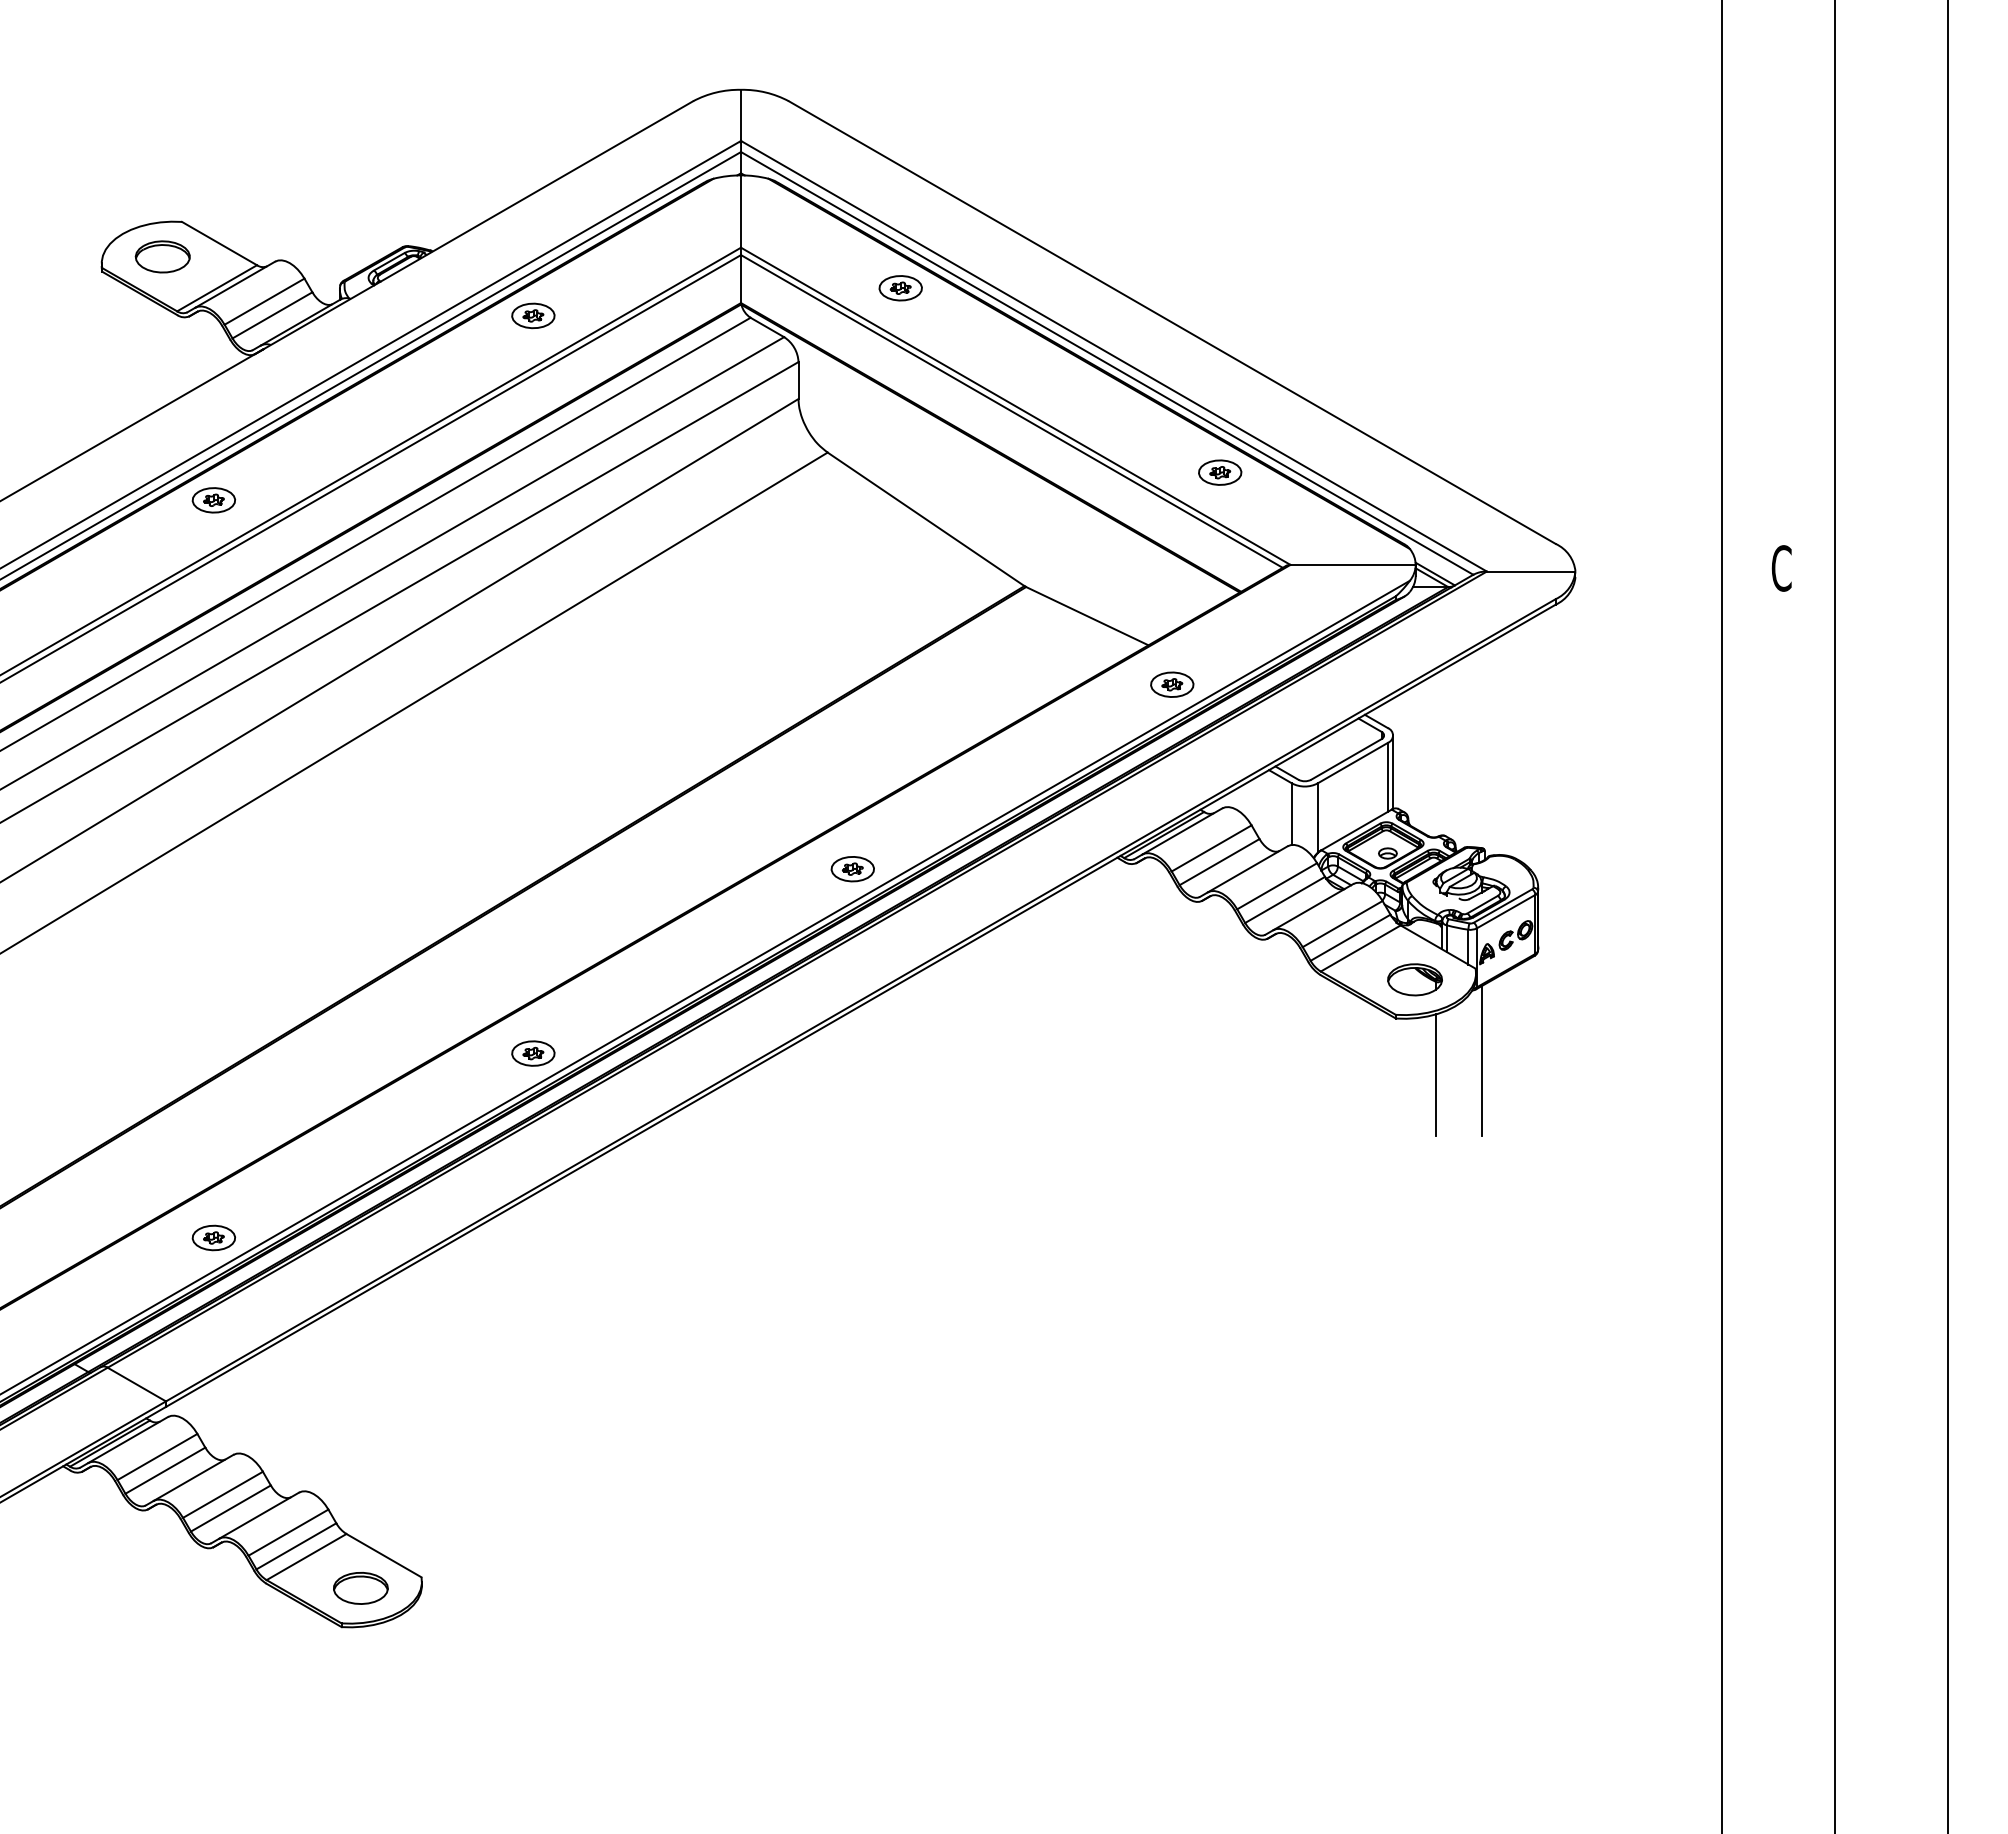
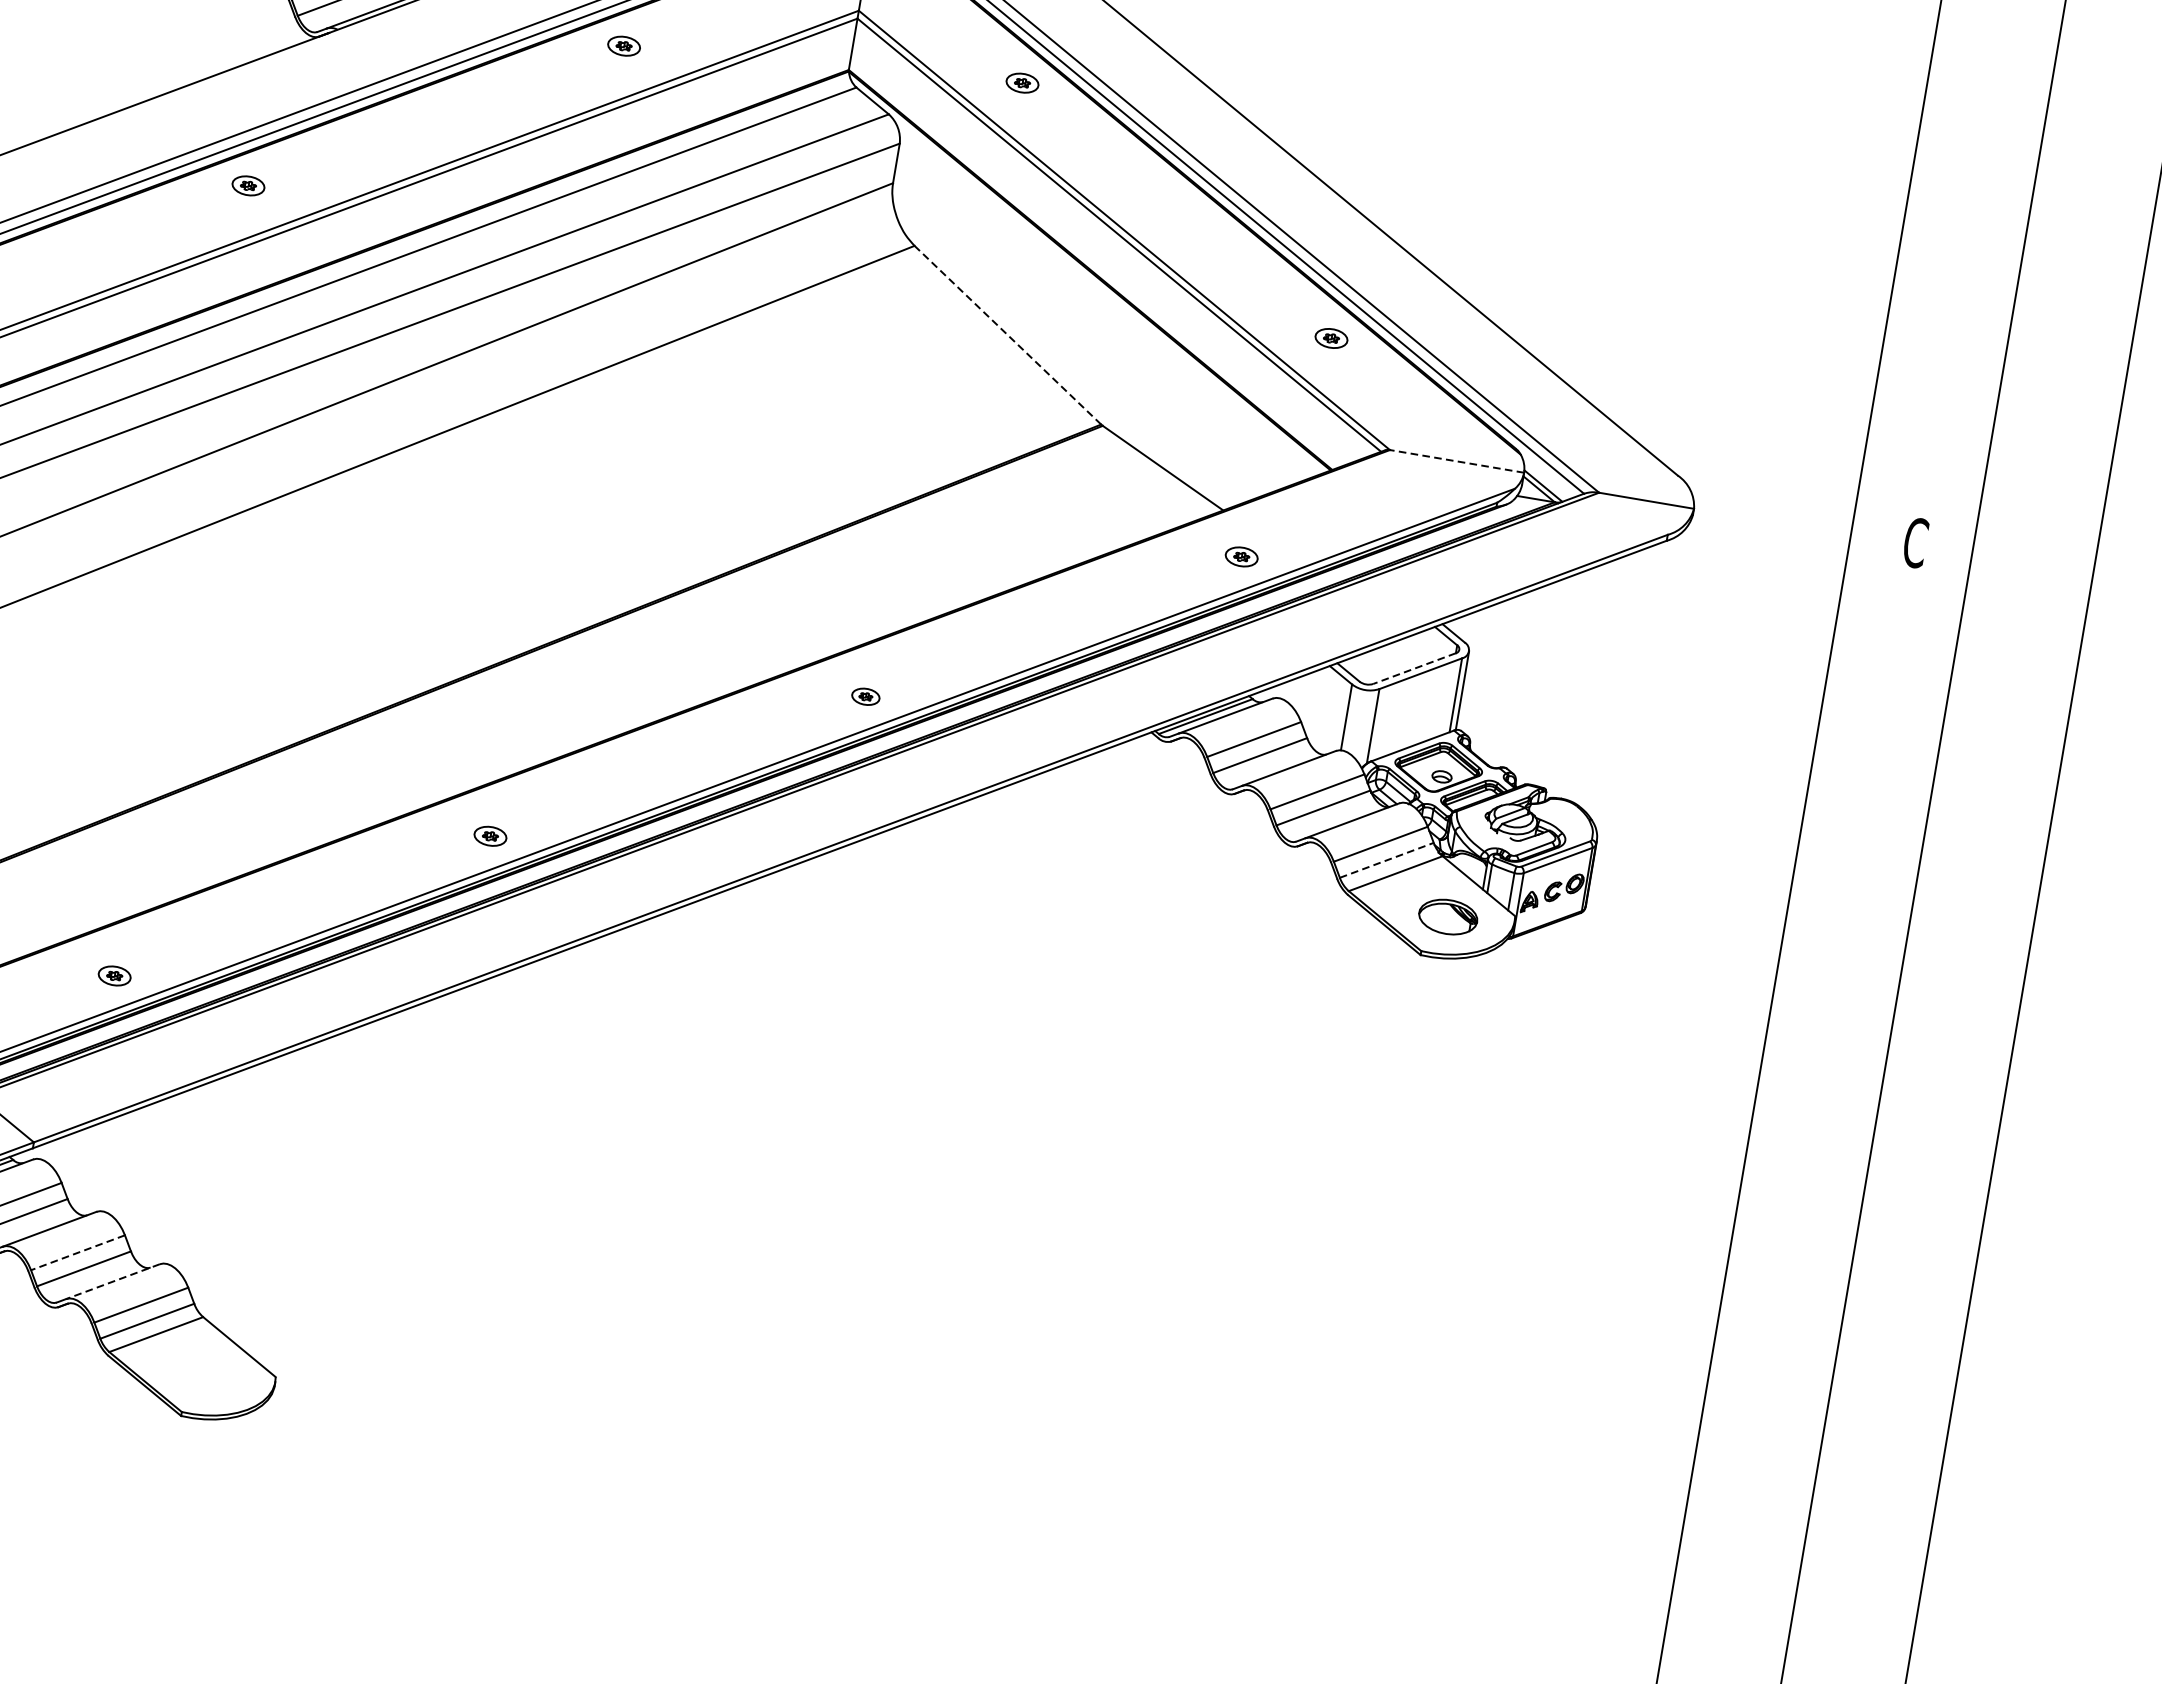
part: (900, 288) -> (1022, 83), size x0.7
part: (533, 315) -> (624, 45), size x0.7
part: (1220, 472) -> (1331, 338), size x0.7
part: (213, 500) -> (247, 185), size x0.7
line: (926, 519) -> (1008, 335), solid -> dashed
line: (1353, 564) -> (1457, 461), solid -> dashed
part: (1172, 684) -> (1241, 556), size x0.7
line: (1346, 759) -> (1414, 668), solid -> dashed
part: (852, 869) -> (865, 696), size x0.6
line: (1351, 937) -> (1387, 860), solid -> dashed
part: (533, 1053) -> (490, 836), size x0.7
line: (1481, 1061) -> (1504, 1016), removed
line: (1436, 1075) -> (1453, 1023), removed
part: (213, 1237) -> (114, 975), size x0.7
line: (222, 1495) -> (77, 1253), solid -> dashed
line: (258, 1515) -> (112, 1281), solid -> dashed
part: (360, 1588) -> (208, 1378), removed

